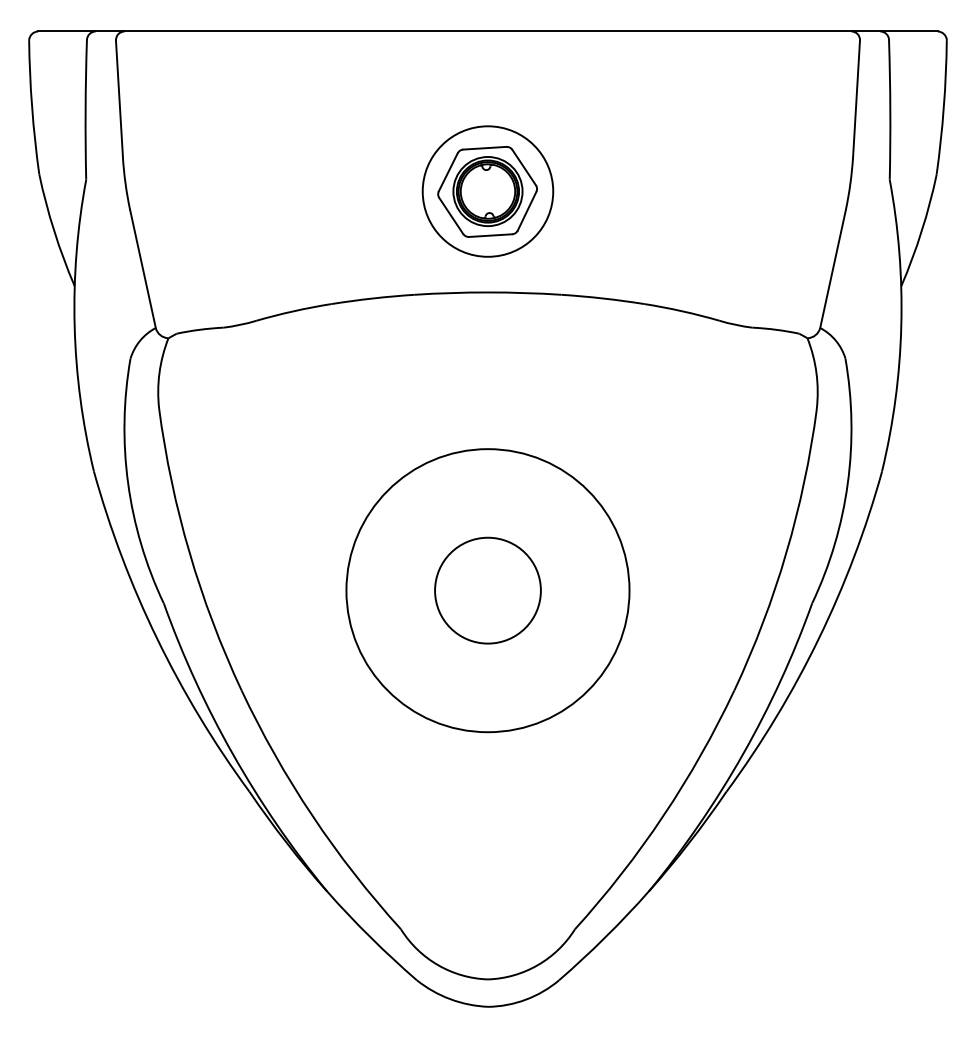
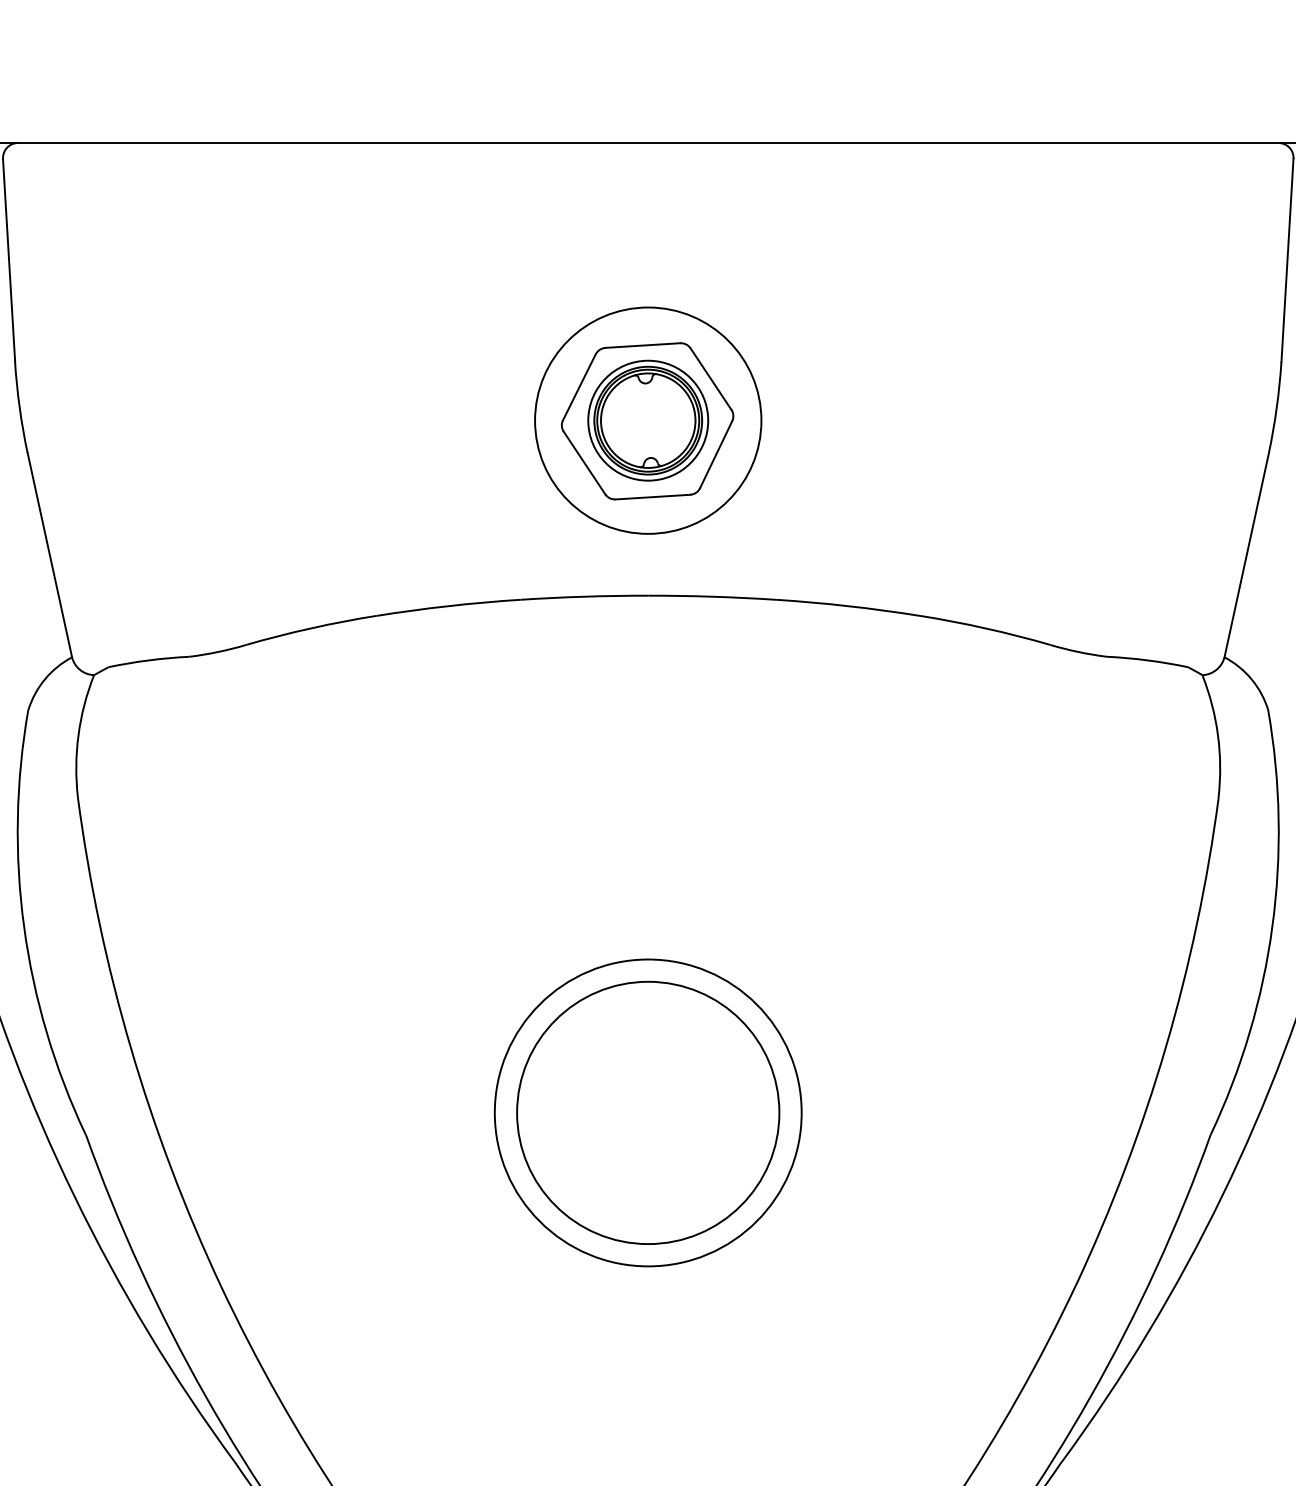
circle: (487, 590) -> (647, 1112), size x0.62
circle: (487, 590) -> (647, 1112), size x1.43

